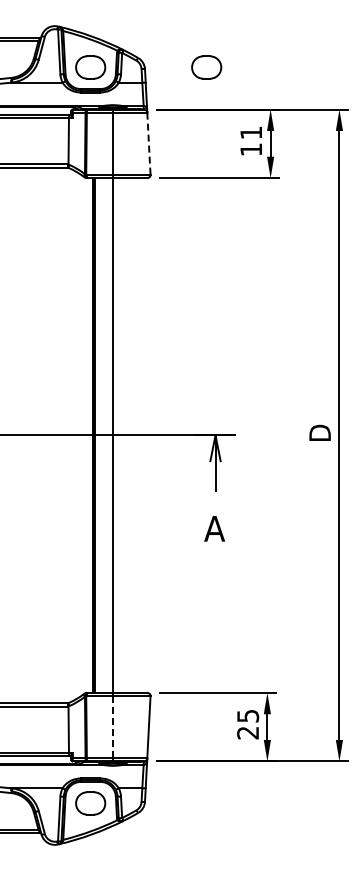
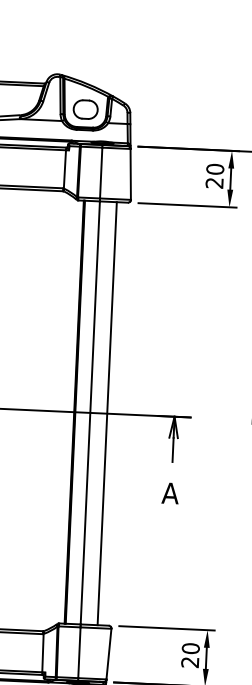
part: (206, 67) -> (180, 113), removed
text: (251, 141) -> (215, 176), 11 -> 20
line: (148, 143) -> (130, 174), dashed -> solid
line: (133, 435) -> (107, 413), added
text: (248, 715) -> (191, 648), 25 -> 20
line: (112, 727) -> (79, 652), dashed -> solid

